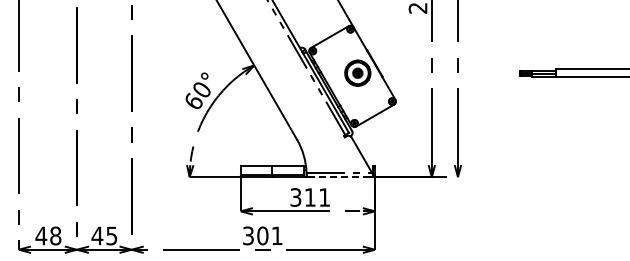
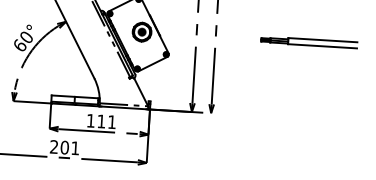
line: (339, 177) -> (123, 108), dashed -> solid
text: (295, 197) -> (90, 120), 311 -> 111
text: (248, 236) -> (54, 147), 301 -> 201

